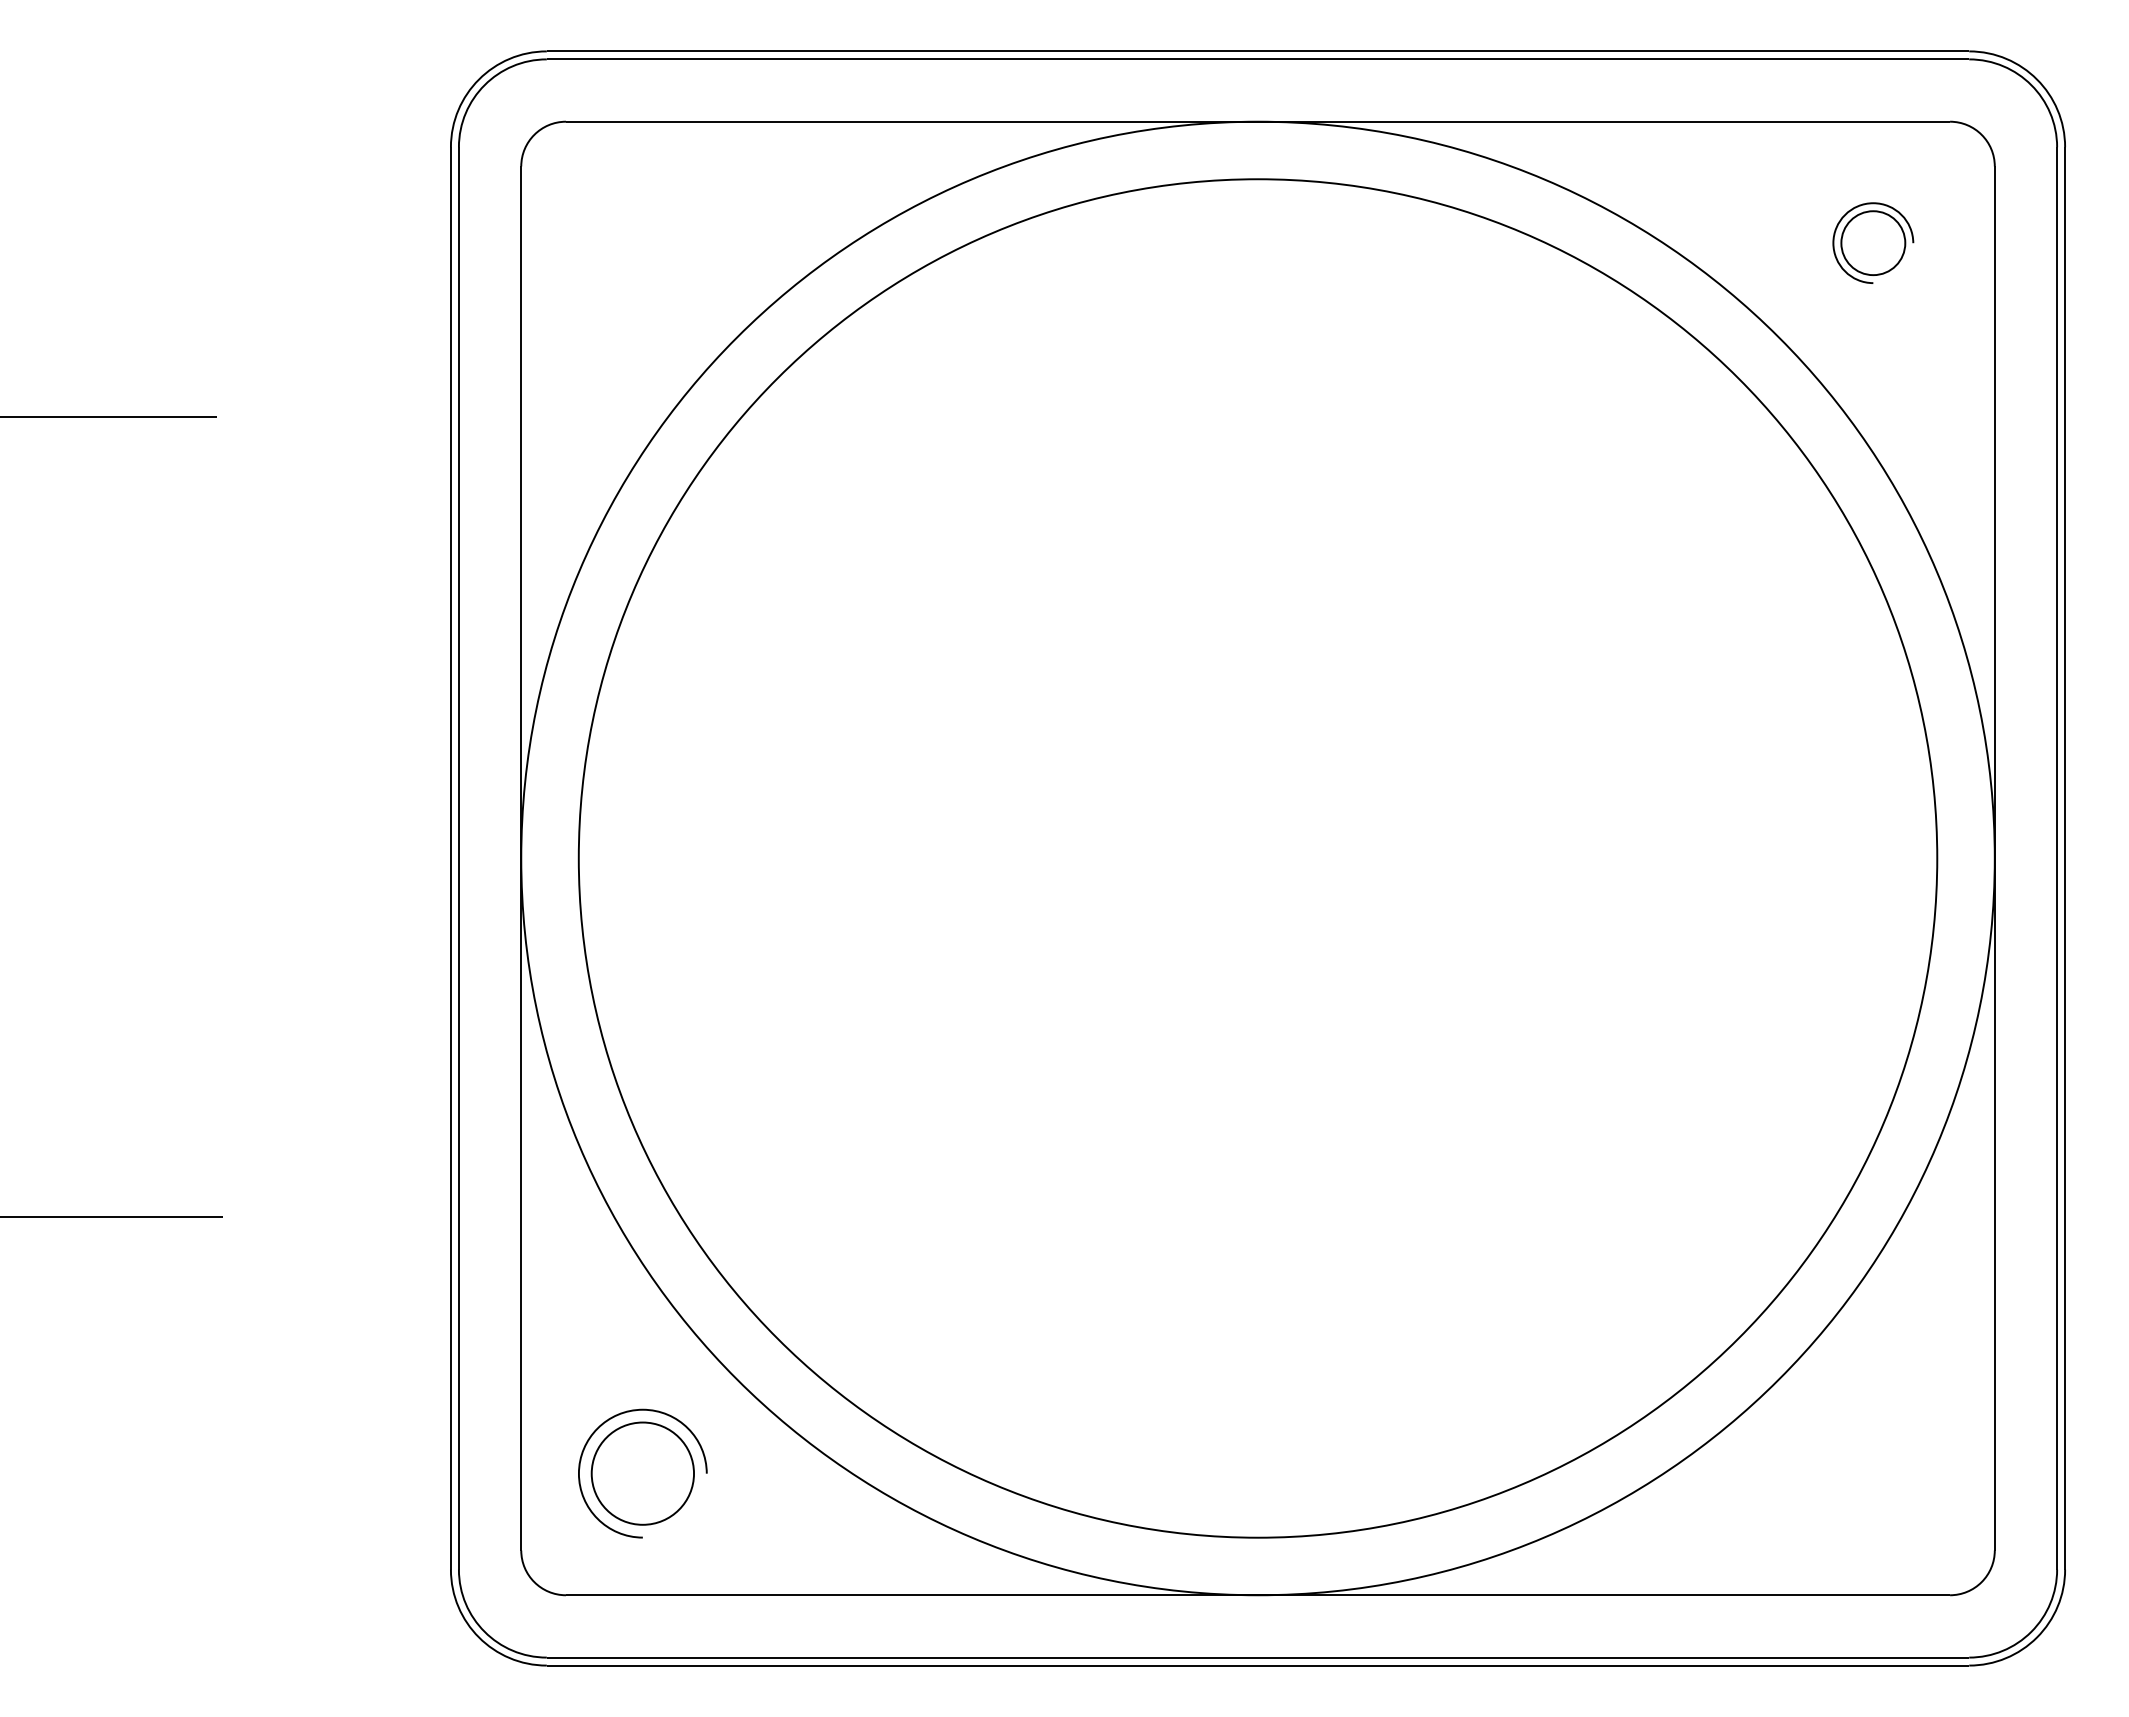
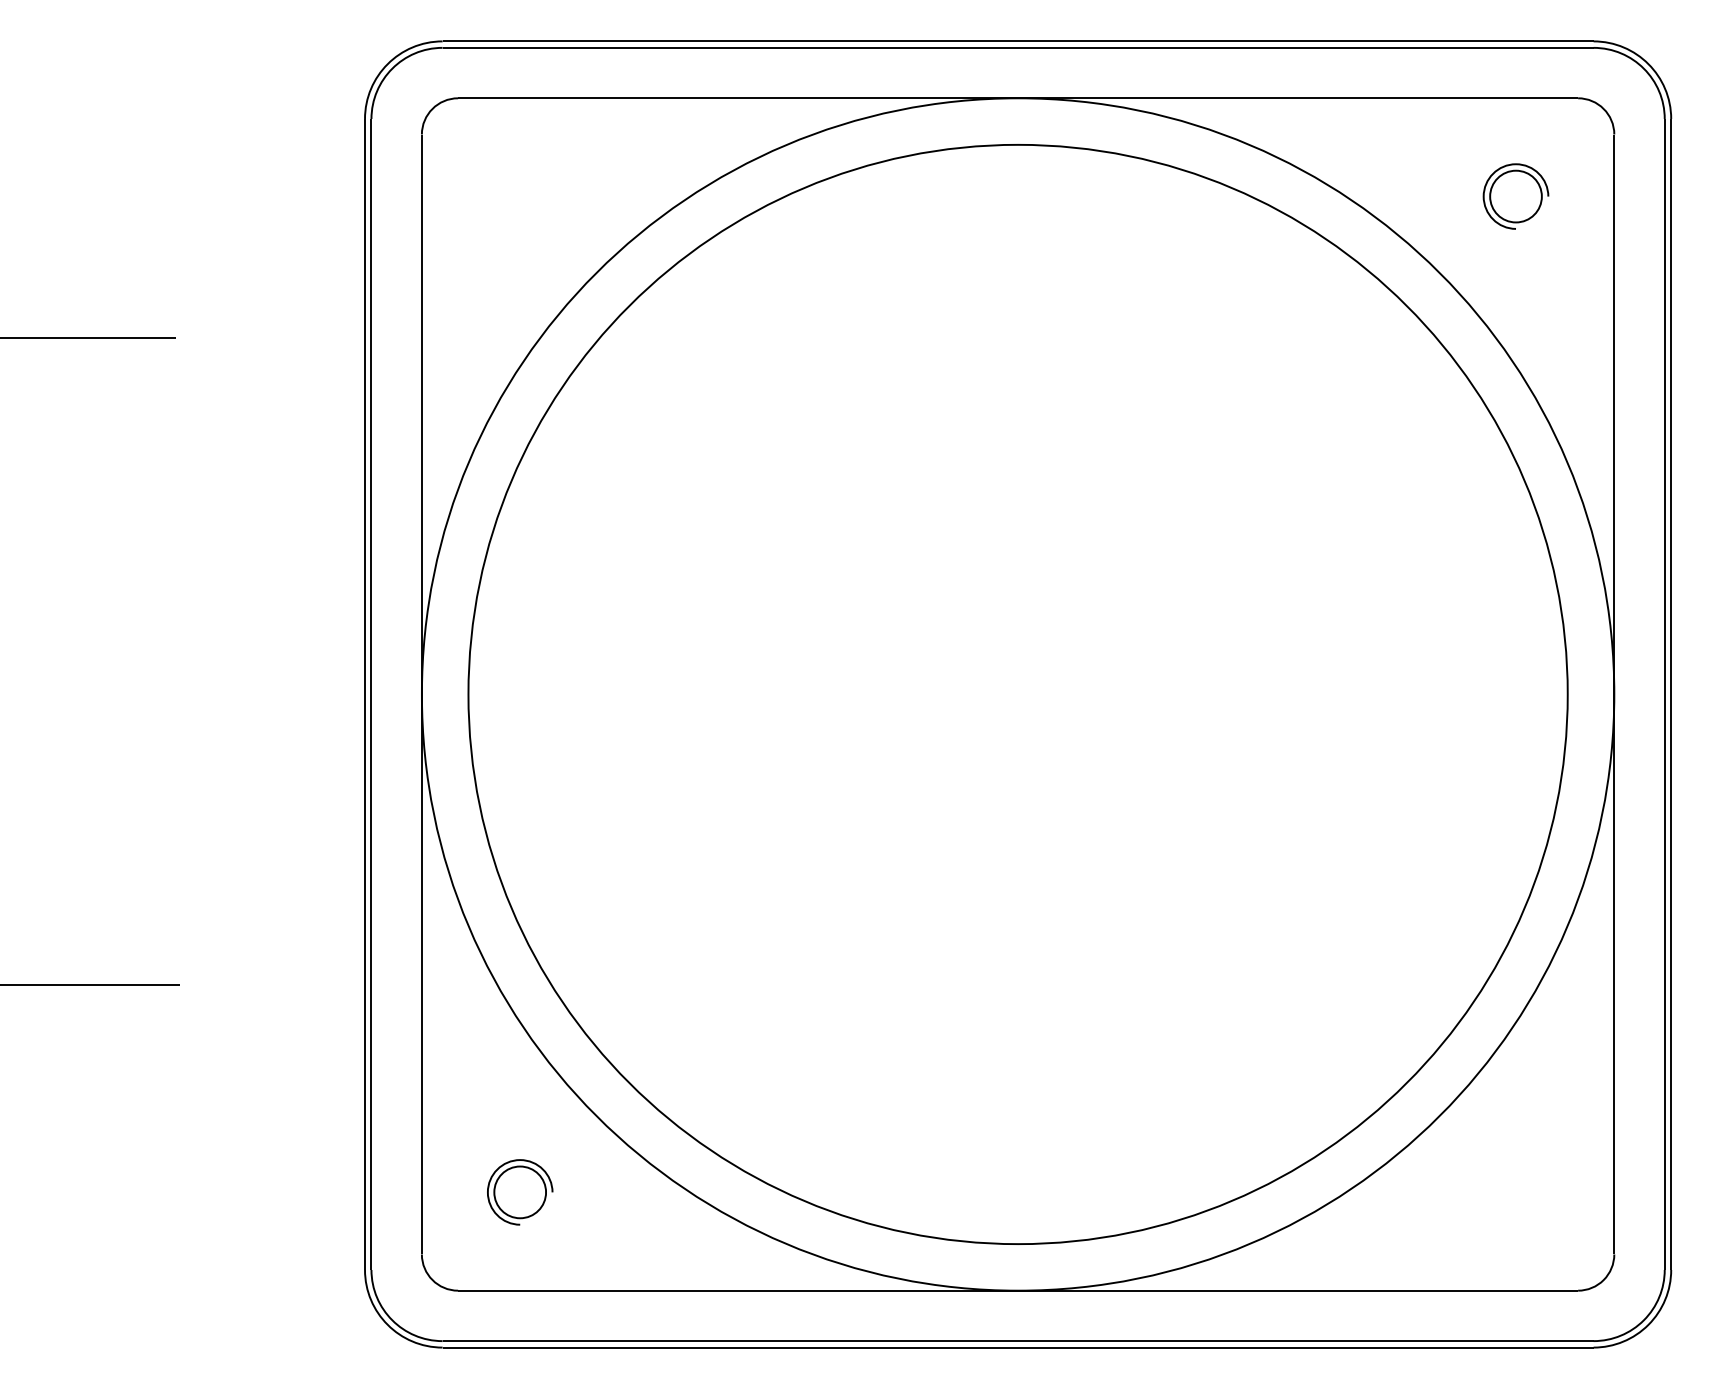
part: (642, 1473) -> (520, 1192), size x0.62

